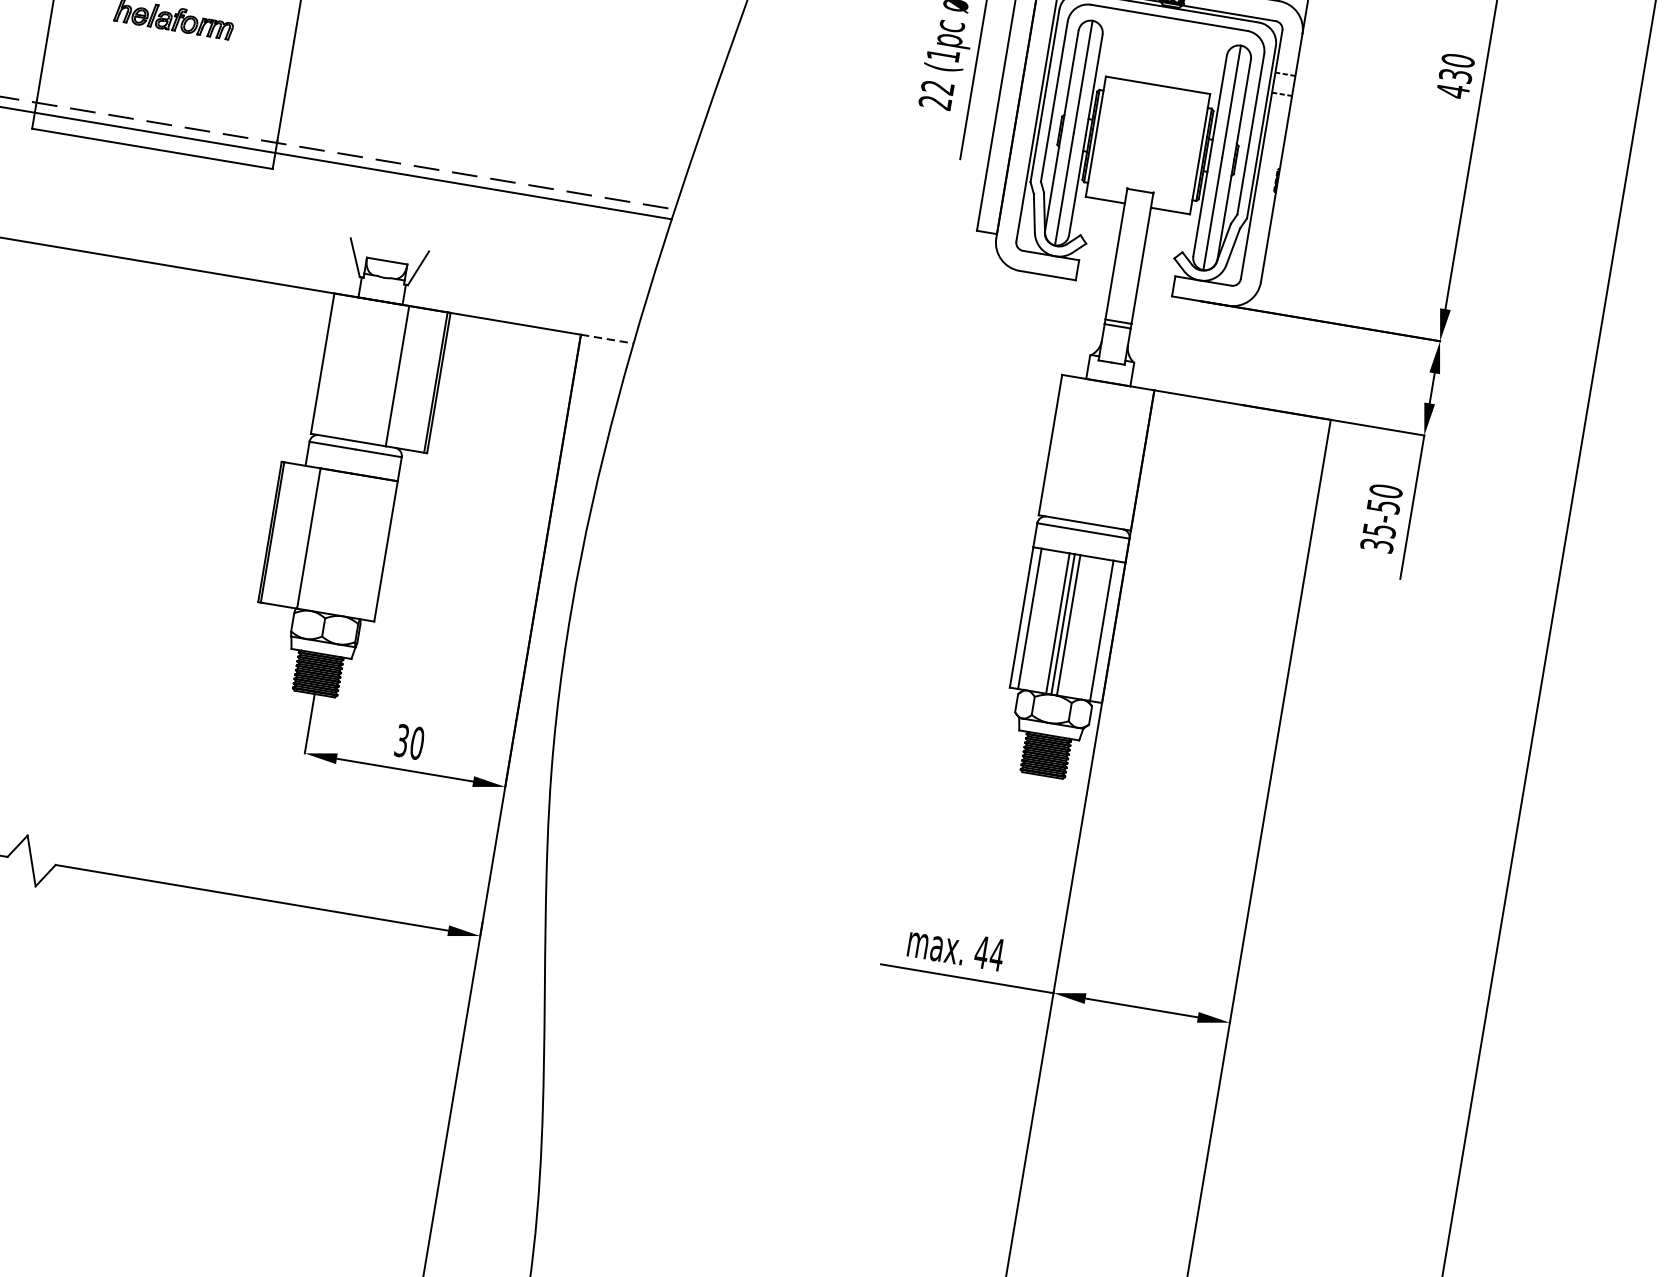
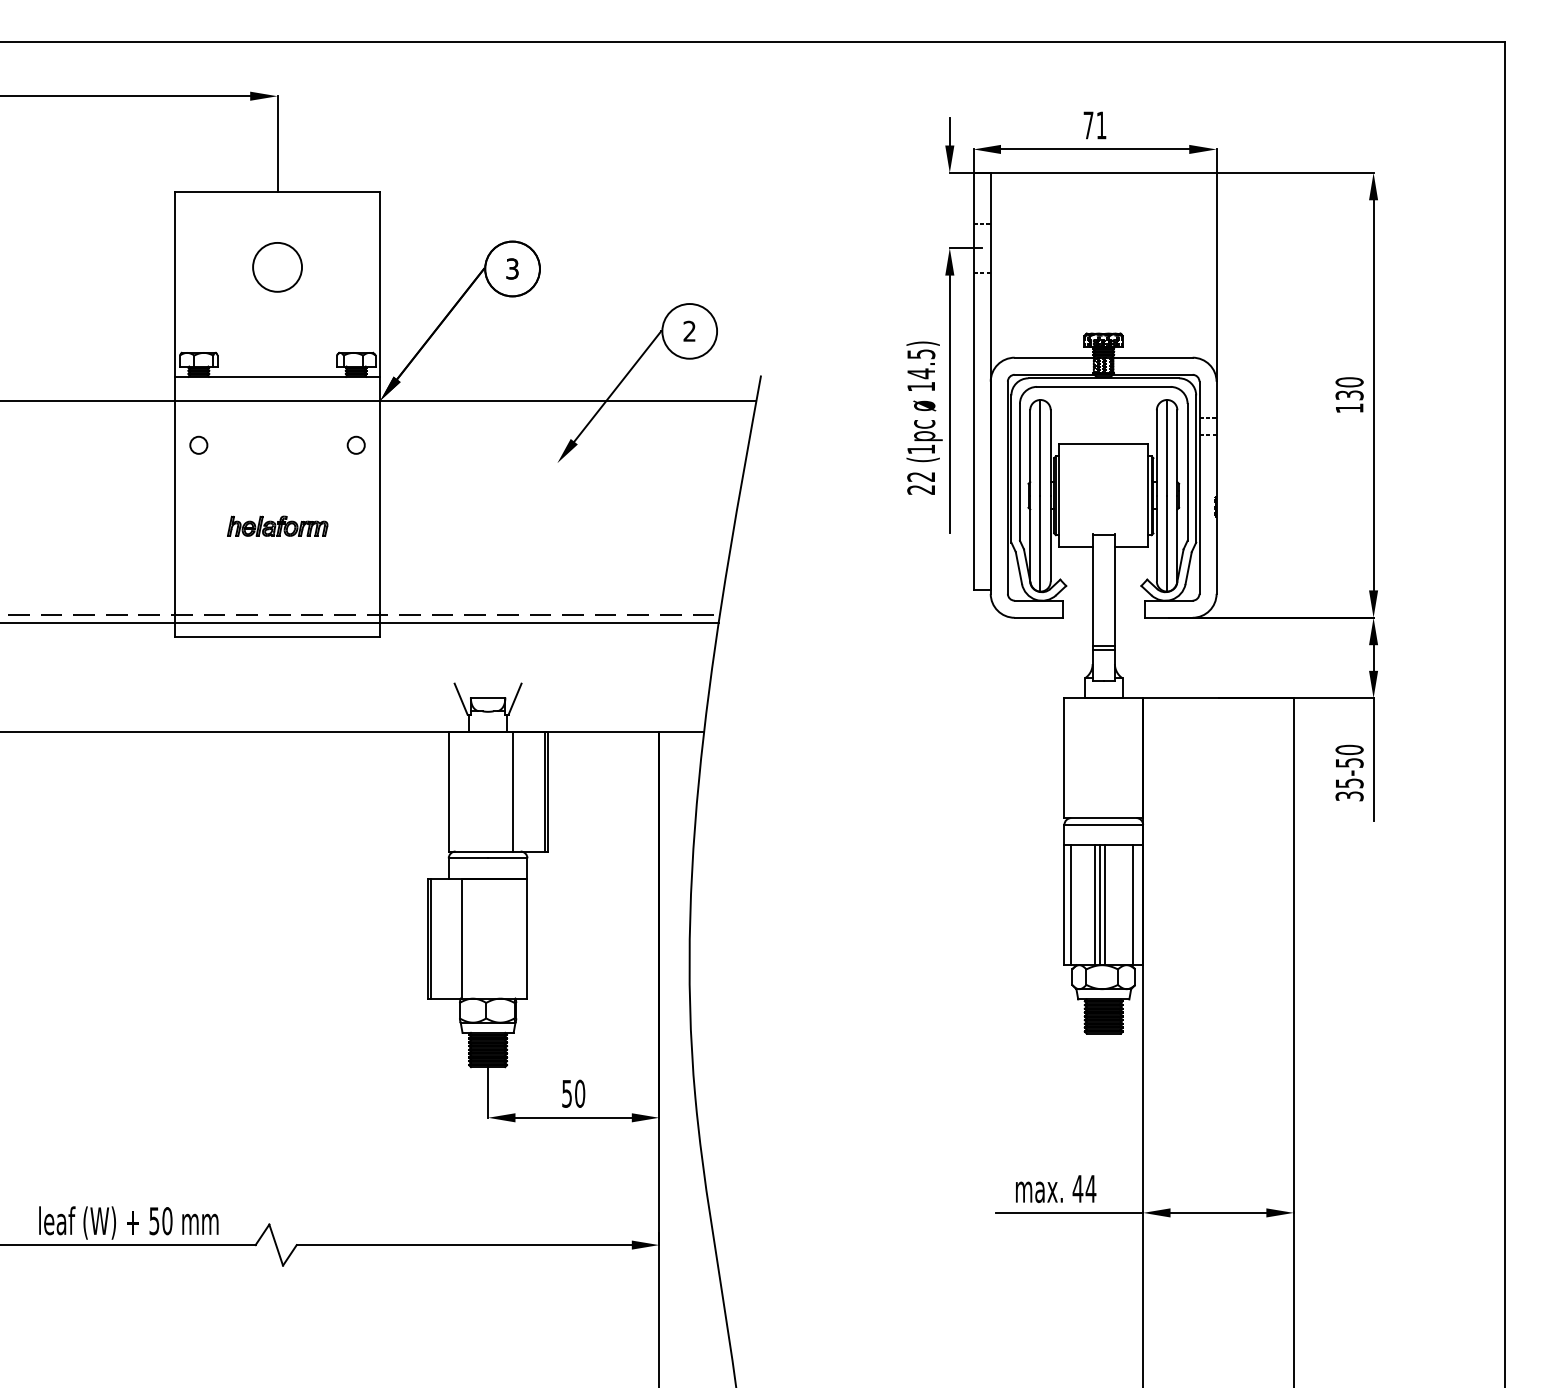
text: (1452, 91) -> (1349, 408), 430 -> 130
line: (608, 338) -> (682, 731), dashed -> solid
text: (401, 740) -> (566, 1093), 30 -> 50

